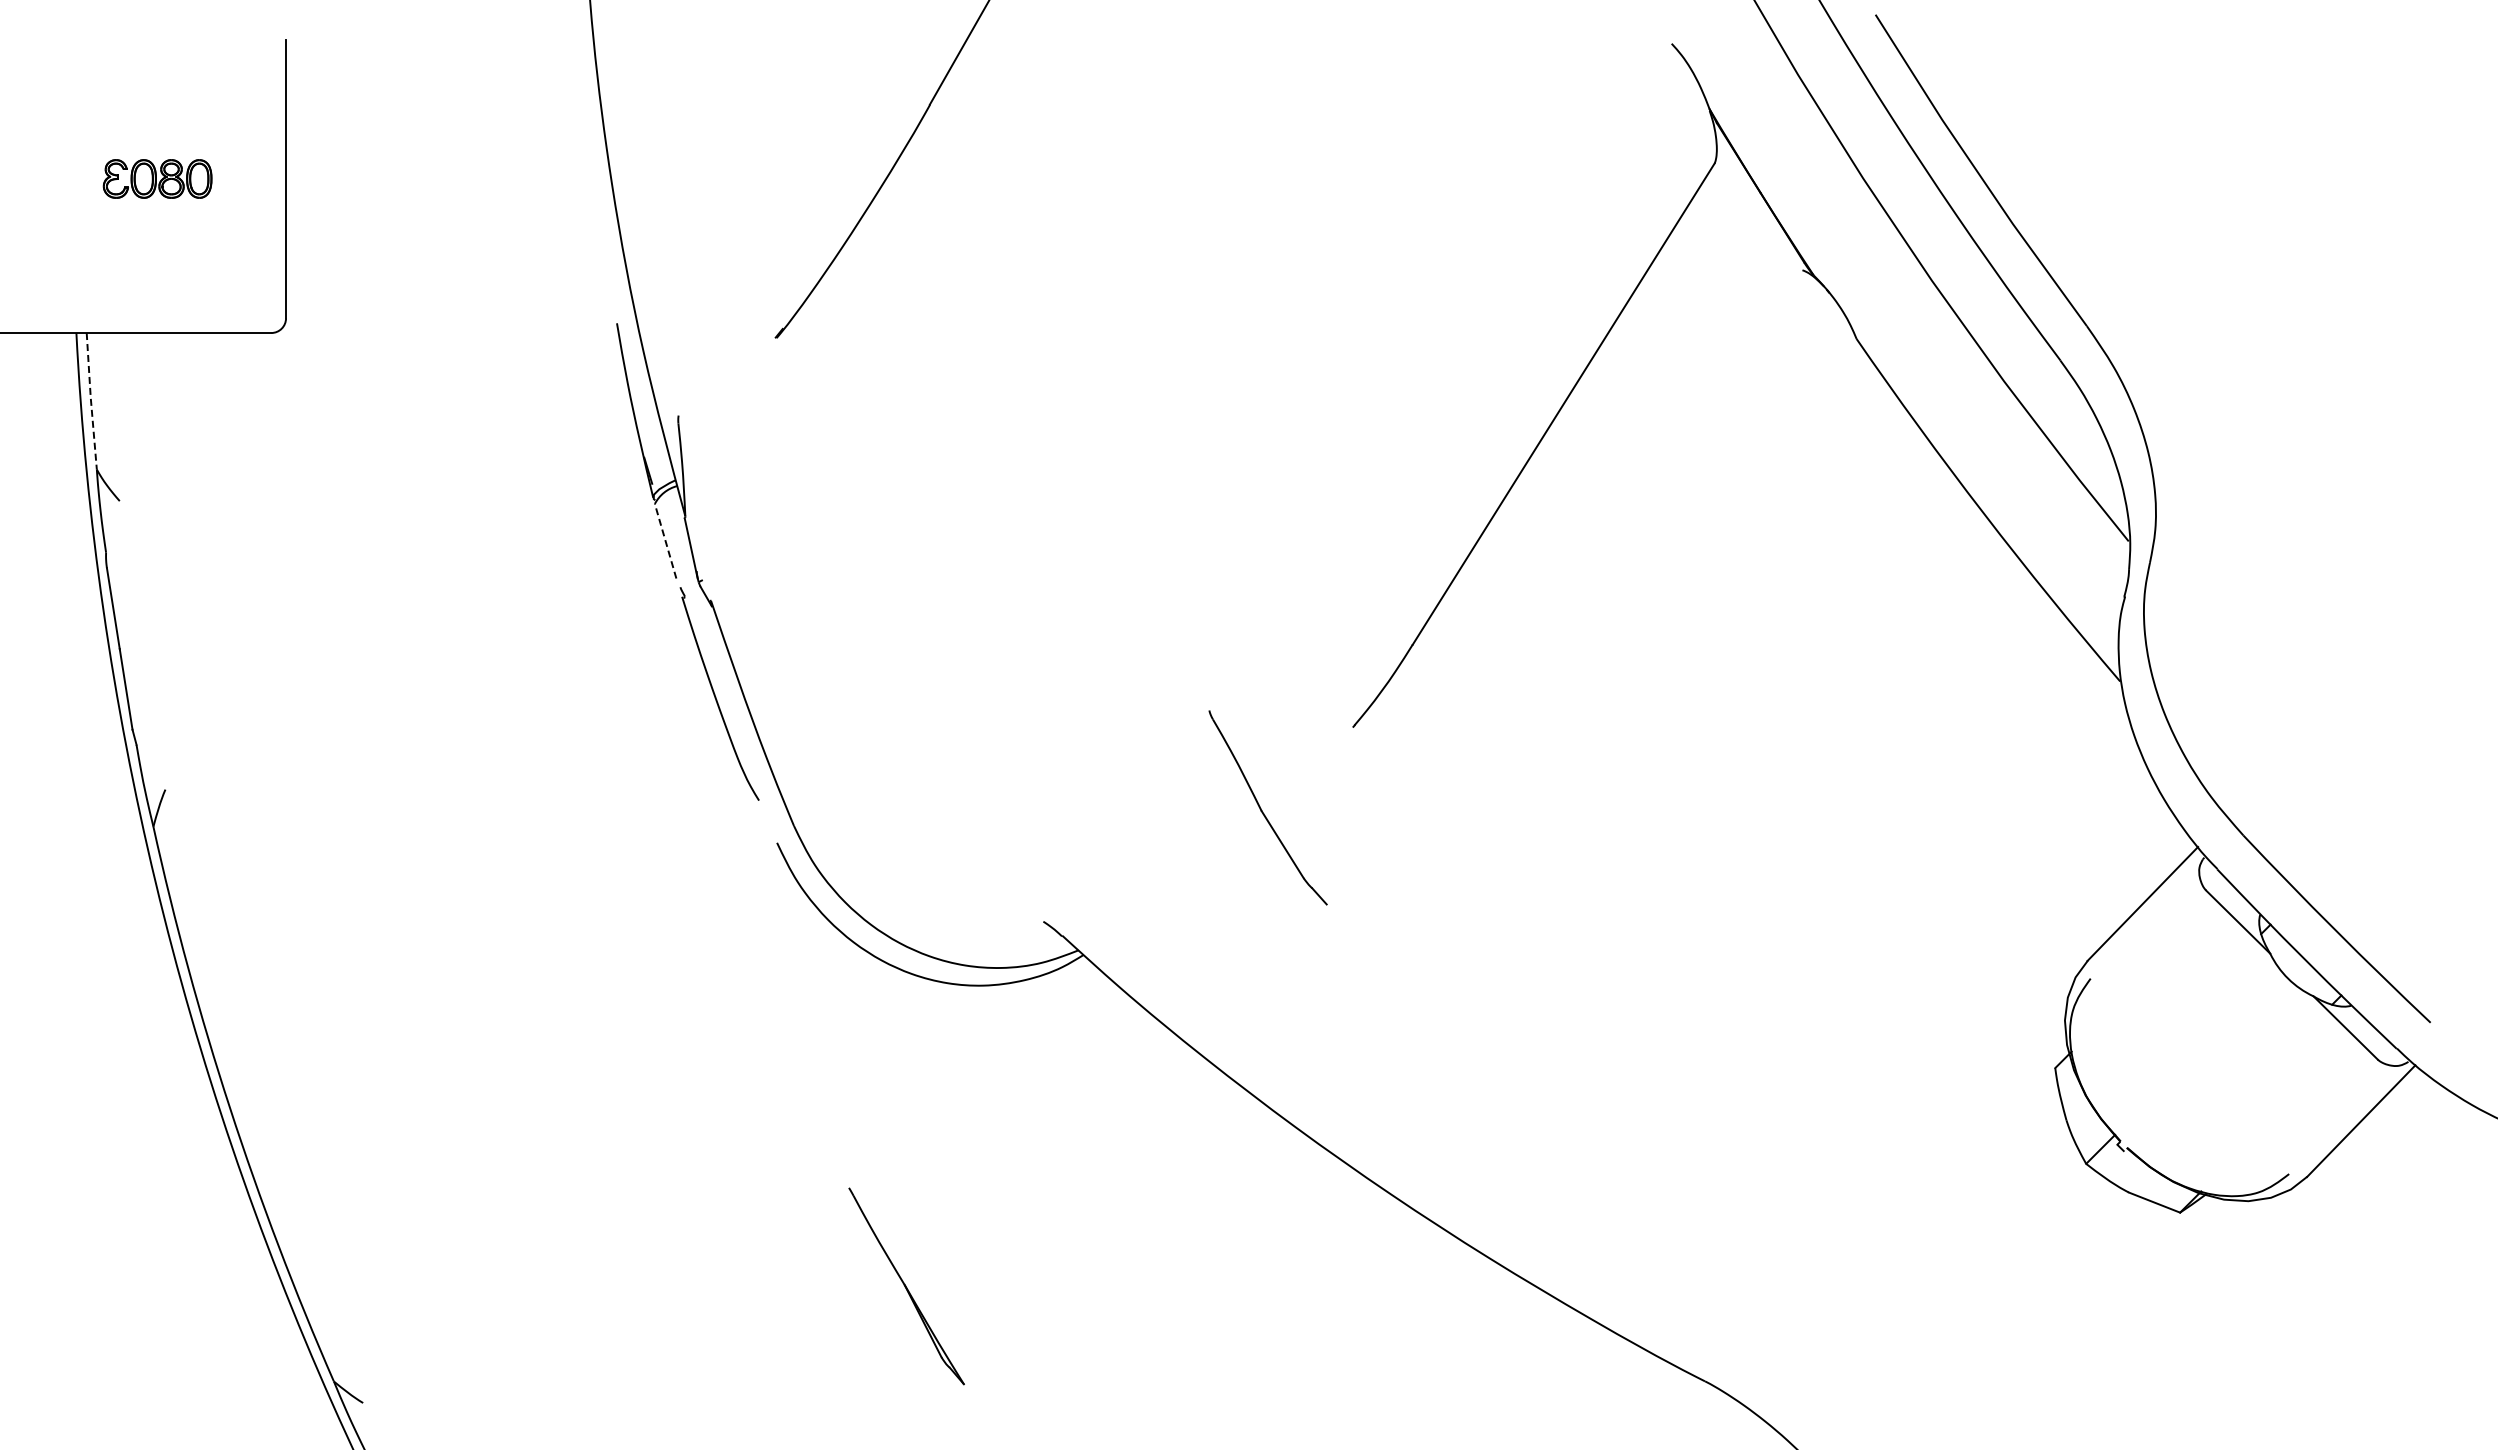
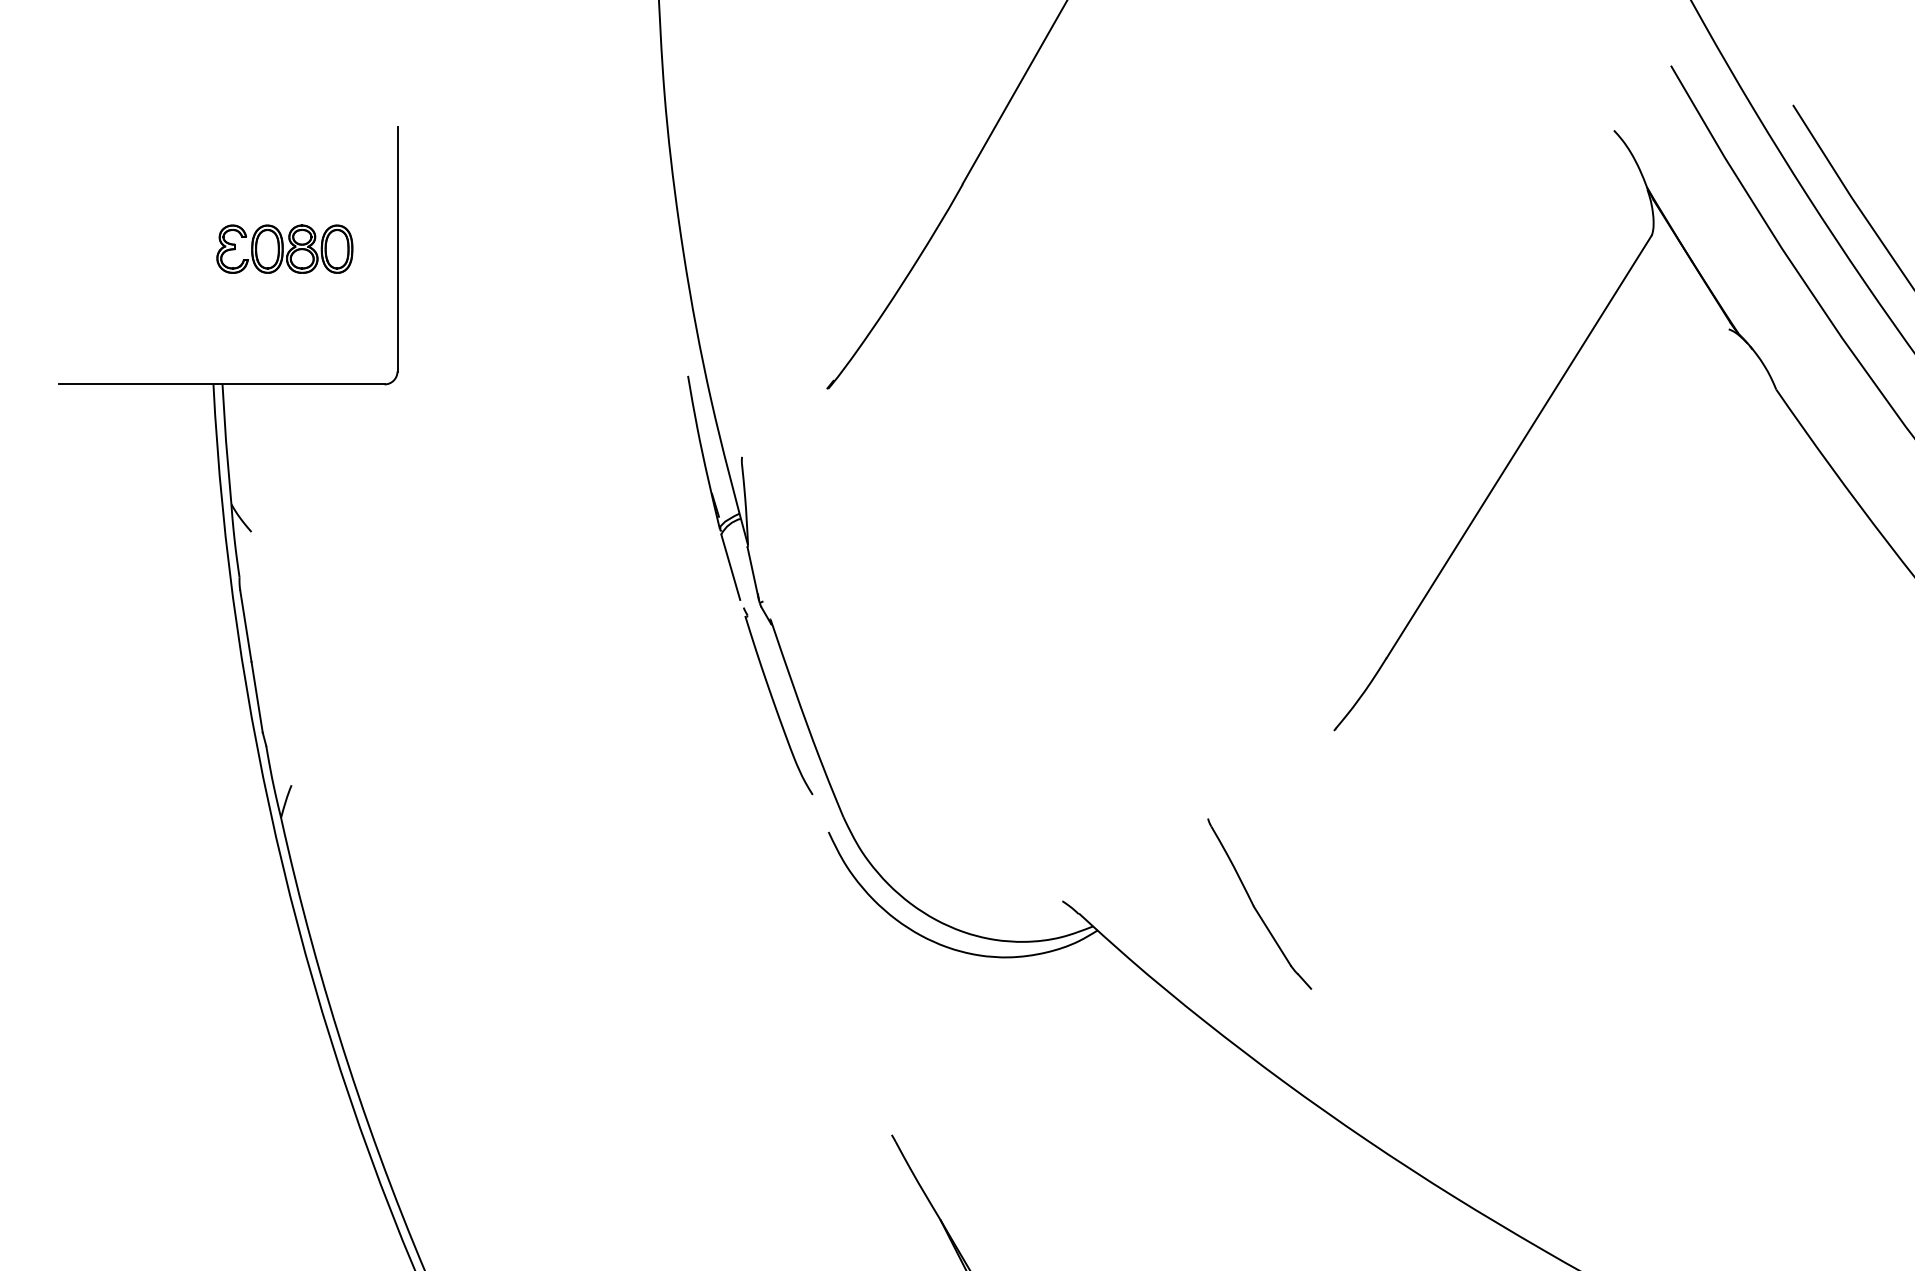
part: (157, 178) -> (284, 248), size x1.43
line: (91, 401) -> (226, 444), dashed -> solid
line: (665, 541) -> (730, 567), dashed -> solid
part: (1267, 807) -> (1259, 903), moved

